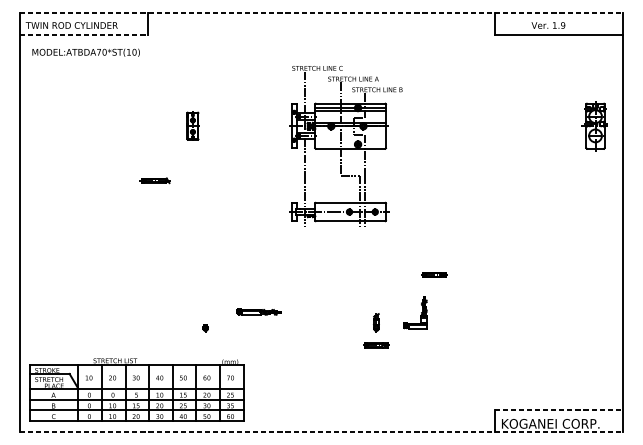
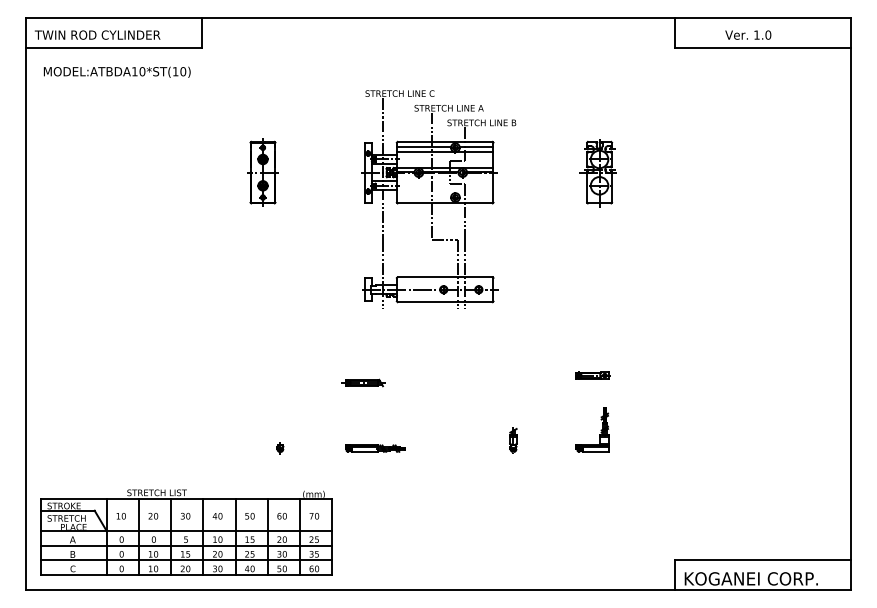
line: (321, 13) -> (438, 18), dashed -> solid
text: (562, 25) -> (767, 35), 1.9 -> 1.0
line: (84, 34) -> (114, 47), dashed -> solid
text: (98, 52) -> (134, 71), MODEL:ATBDA70*ST(10) -> MODEL:ATBDA10*ST(10)
part: (192, 126) -> (262, 172), size x1.67
part: (594, 126) -> (597, 173), moved
part: (345, 145) -> (438, 199), moved
part: (155, 180) -> (363, 382), moved
part: (259, 312) -> (375, 448), moved
part: (421, 312) -> (600, 430), moved
part: (376, 345) -> (513, 471), removed
line: (558, 410) -> (762, 560), dashed -> solid
line: (321, 431) -> (438, 589), dashed -> solid

